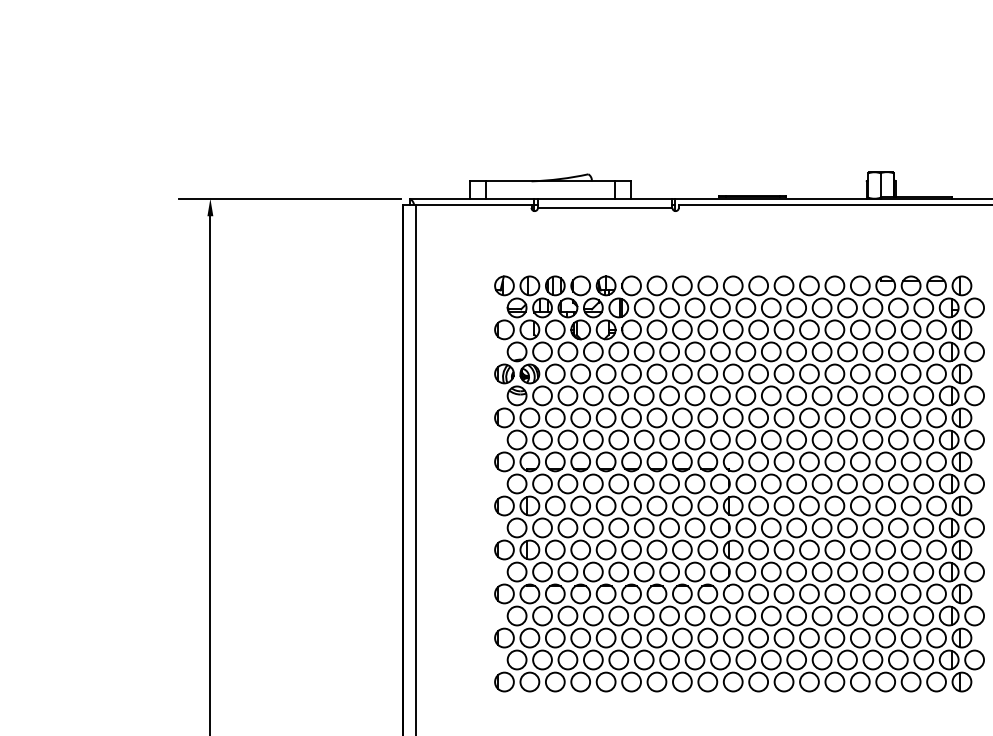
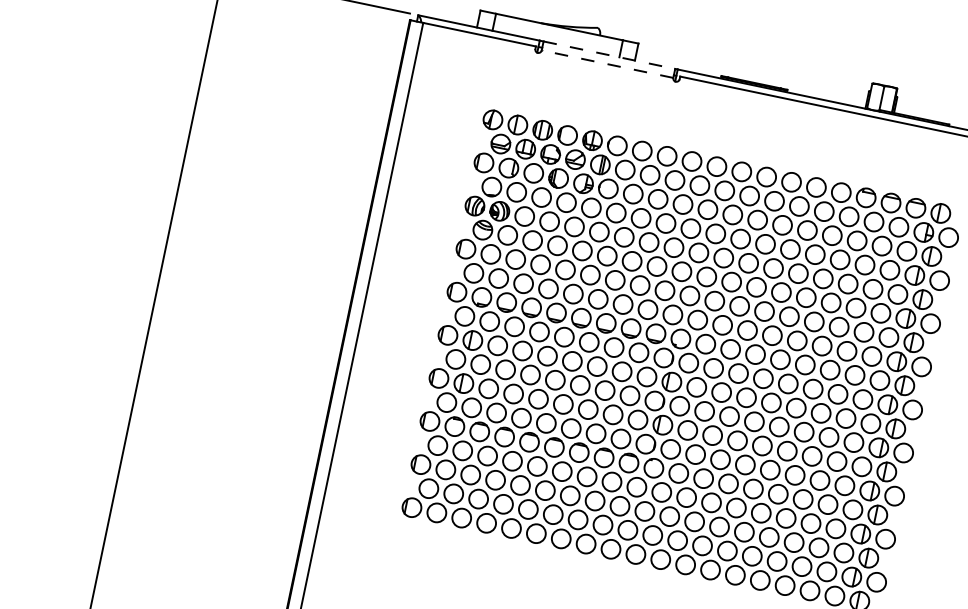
line: (605, 198) -> (609, 55), solid -> dashed
line: (604, 207) -> (606, 63), solid -> dashed

